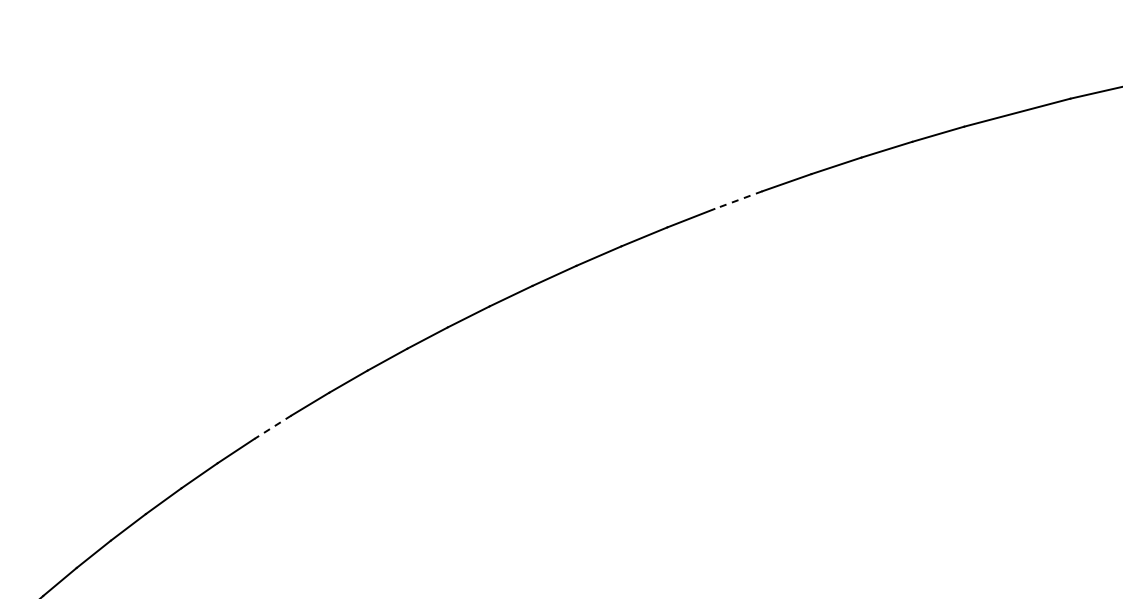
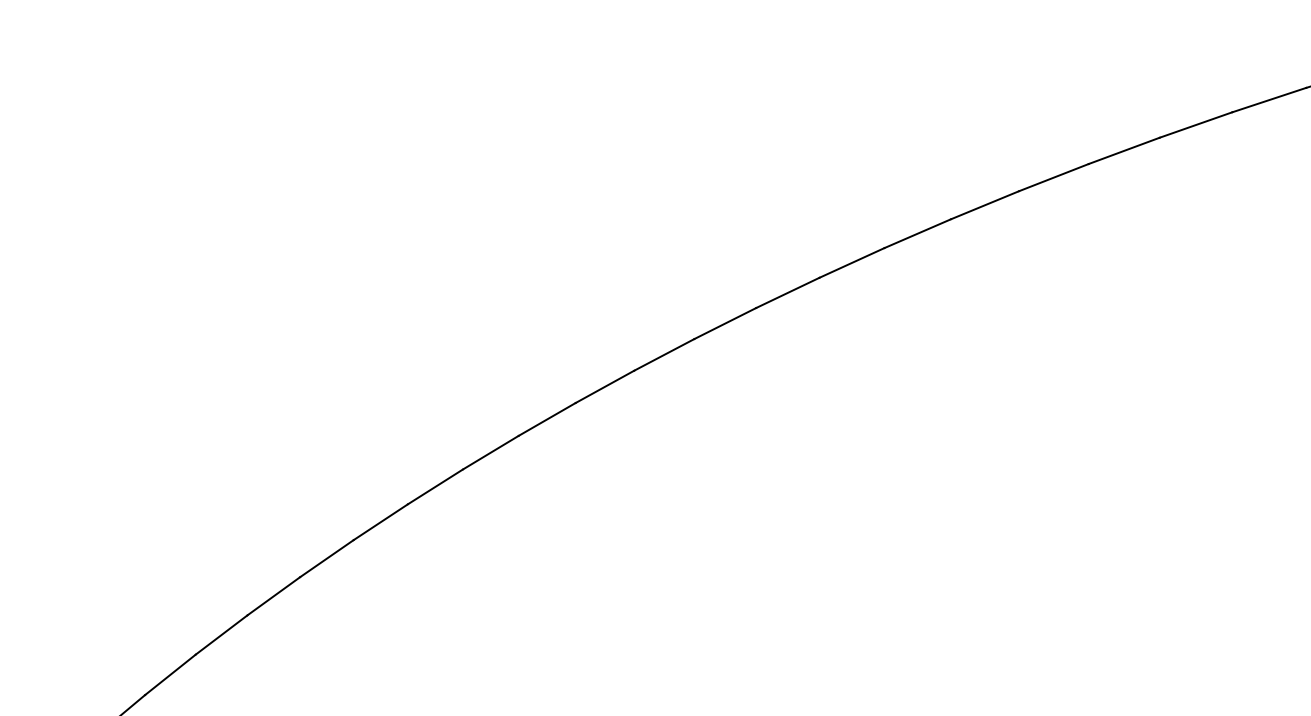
line: (738, 200) -> (1124, 151), dashed -> solid
line: (272, 427) -> (434, 487), dashed -> solid

